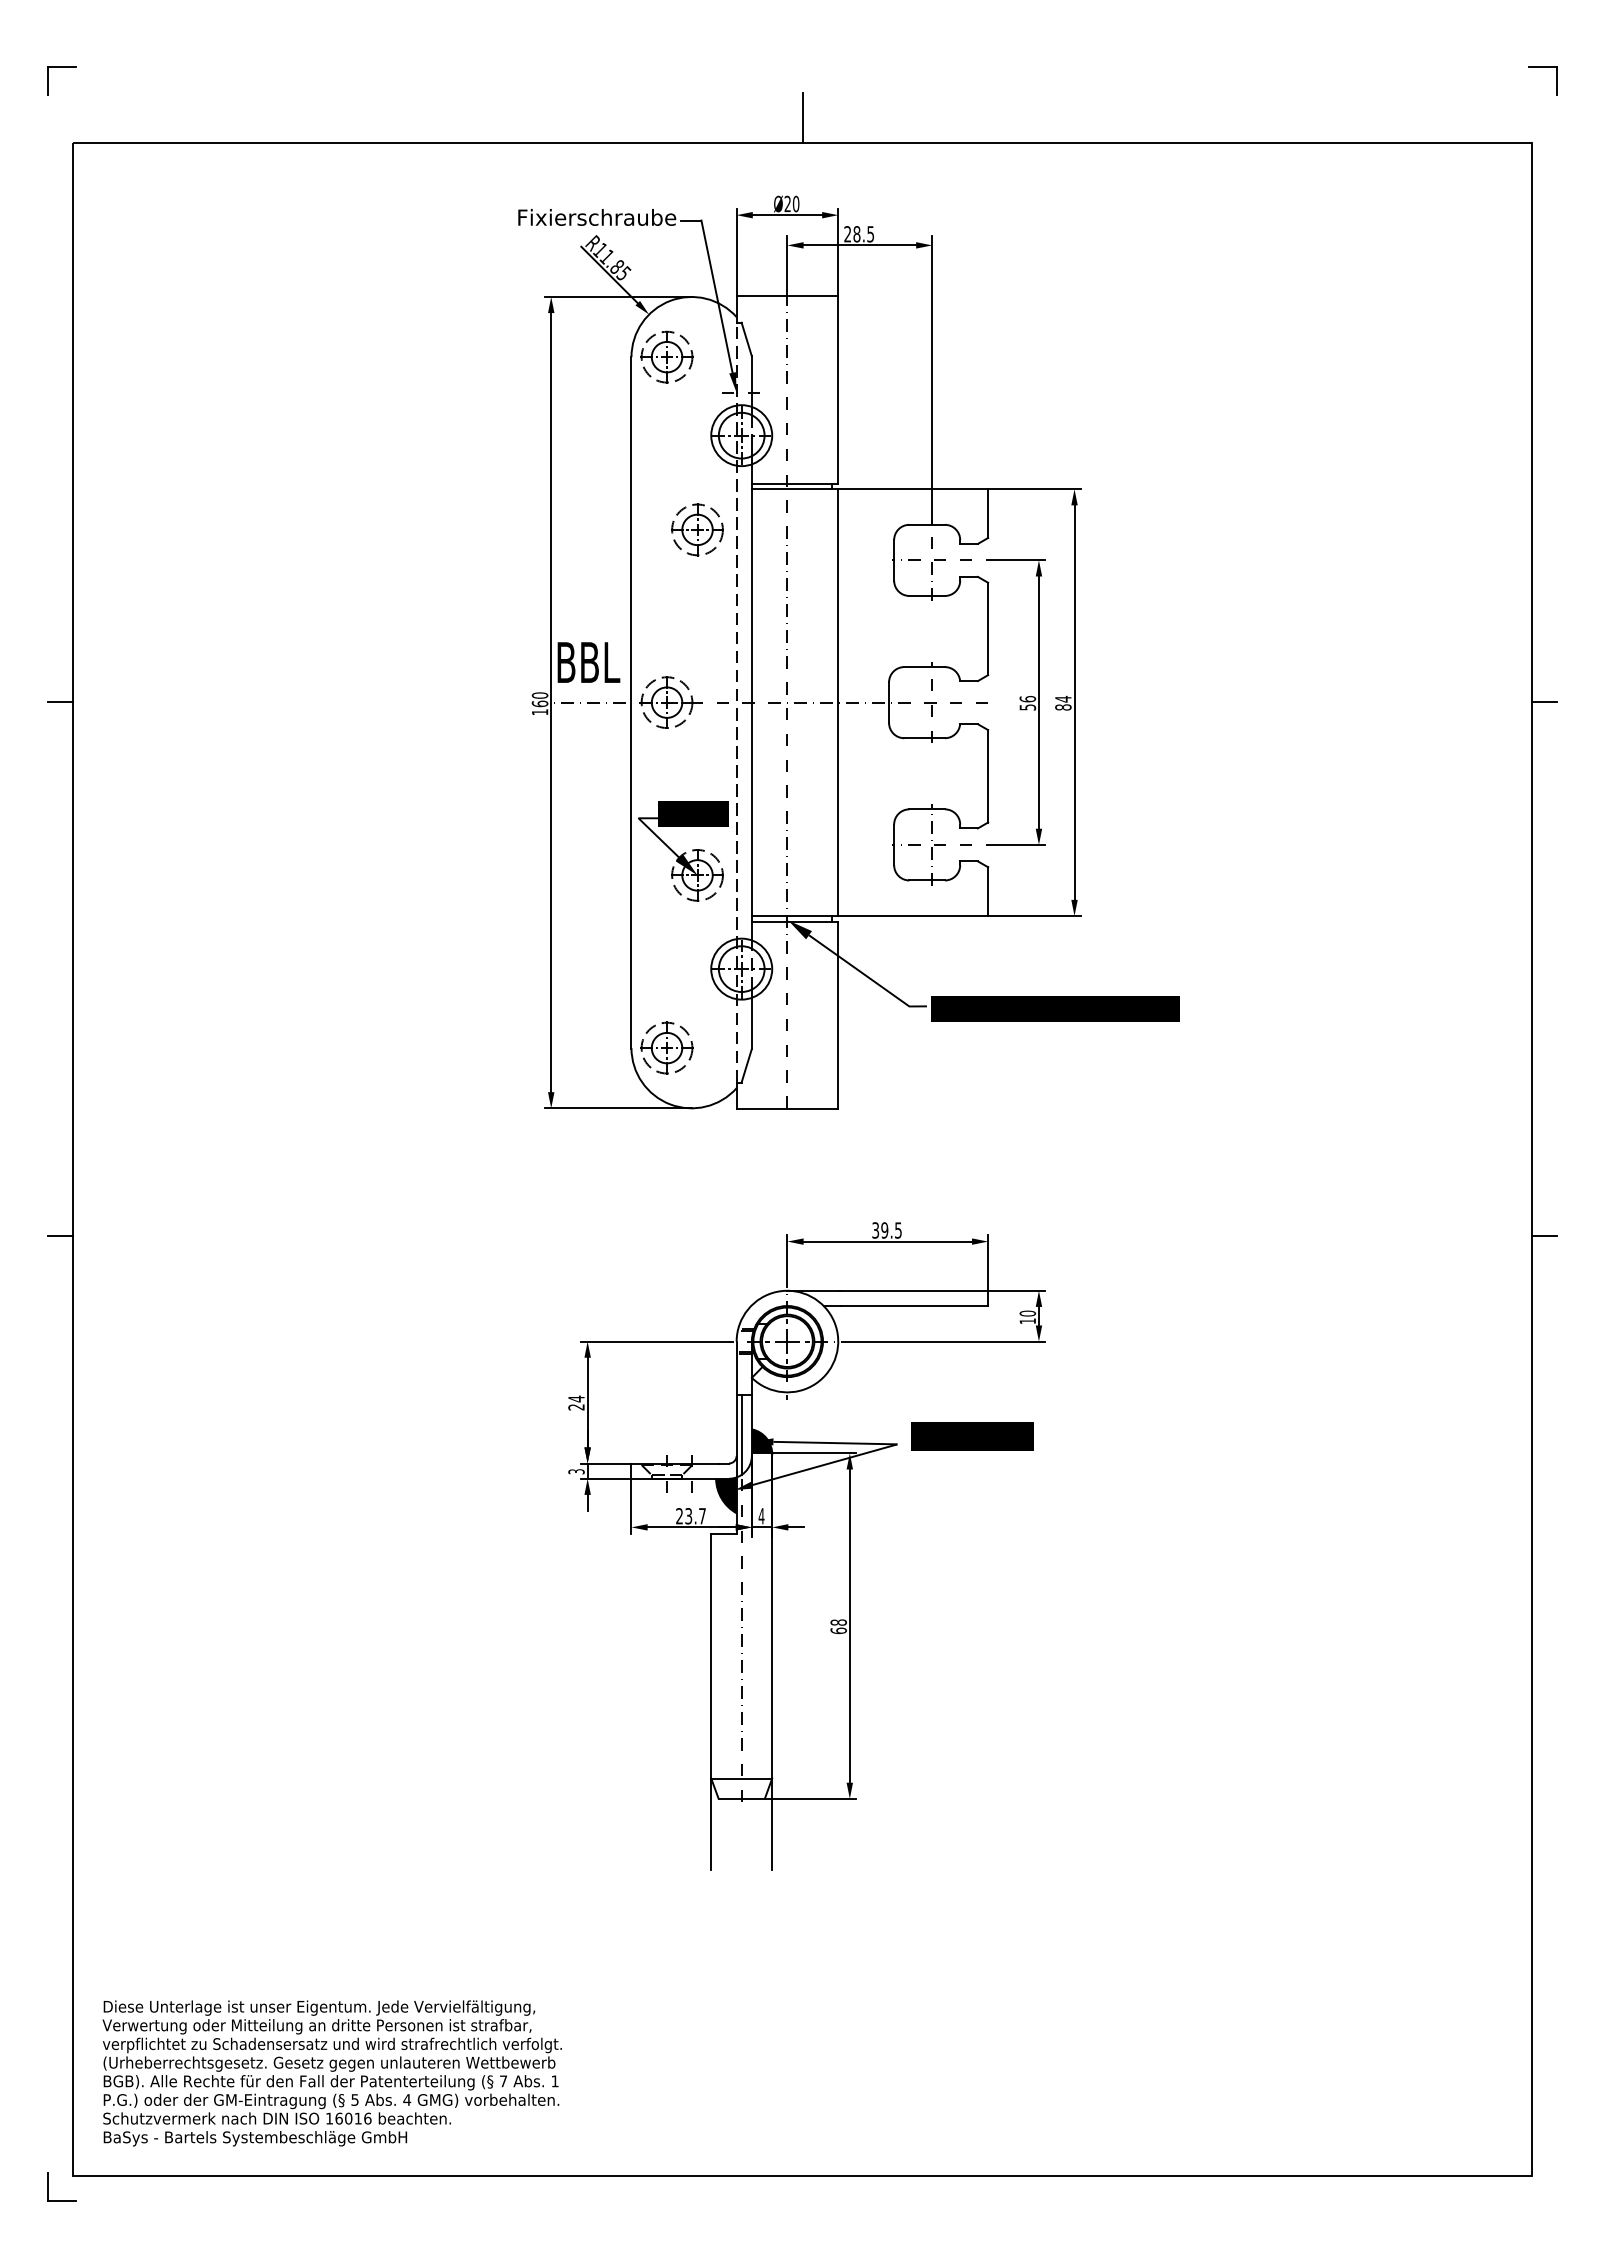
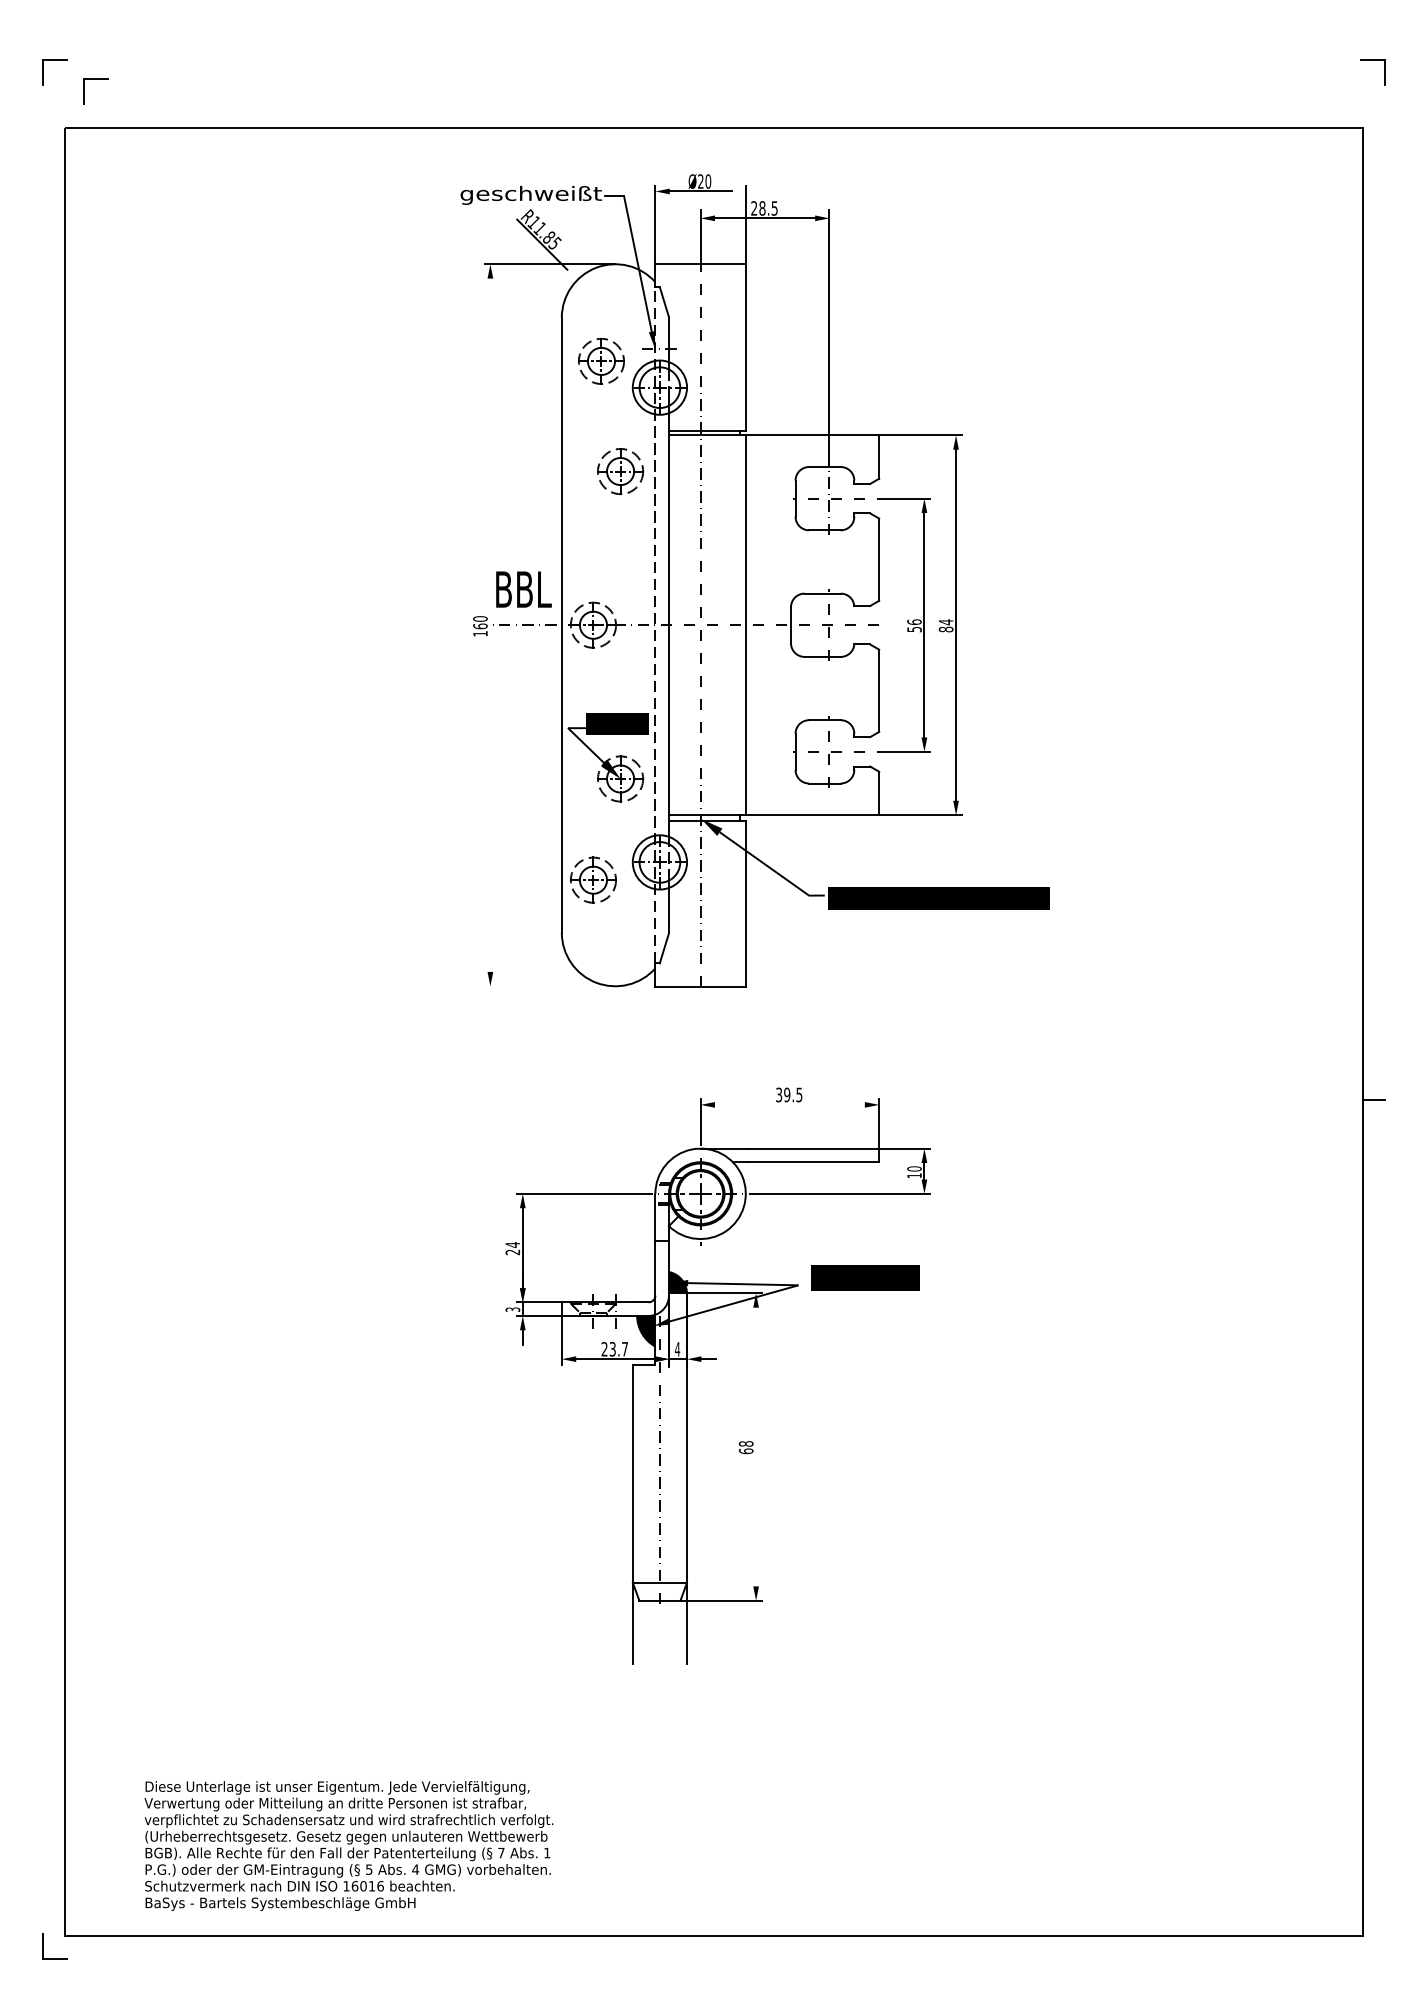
part: (107, 89) -> (95, 79), added
line: (802, 117) -> (714, 104), removed
fill: (830, 214) -> (738, 190), removed
text: (596, 219) -> (530, 195), Fixierschraube -> geschweißt
fill: (642, 307) -> (571, 273), removed
part: (666, 356) -> (600, 360), moved
line: (60, 702) -> (53, 625), removed
line: (551, 702) -> (490, 625), removed
line: (1543, 702) -> (1373, 625), removed
part: (666, 1047) -> (592, 879), moved
line: (617, 1108) -> (549, 986), removed
line: (60, 1235) -> (53, 1099), removed
line: (887, 1241) -> (789, 1104), removed
line: (741, 1434) -> (659, 1276), removed
line: (849, 1625) -> (755, 1446), removed
text: (331, 2073) -> (348, 1846), moved

